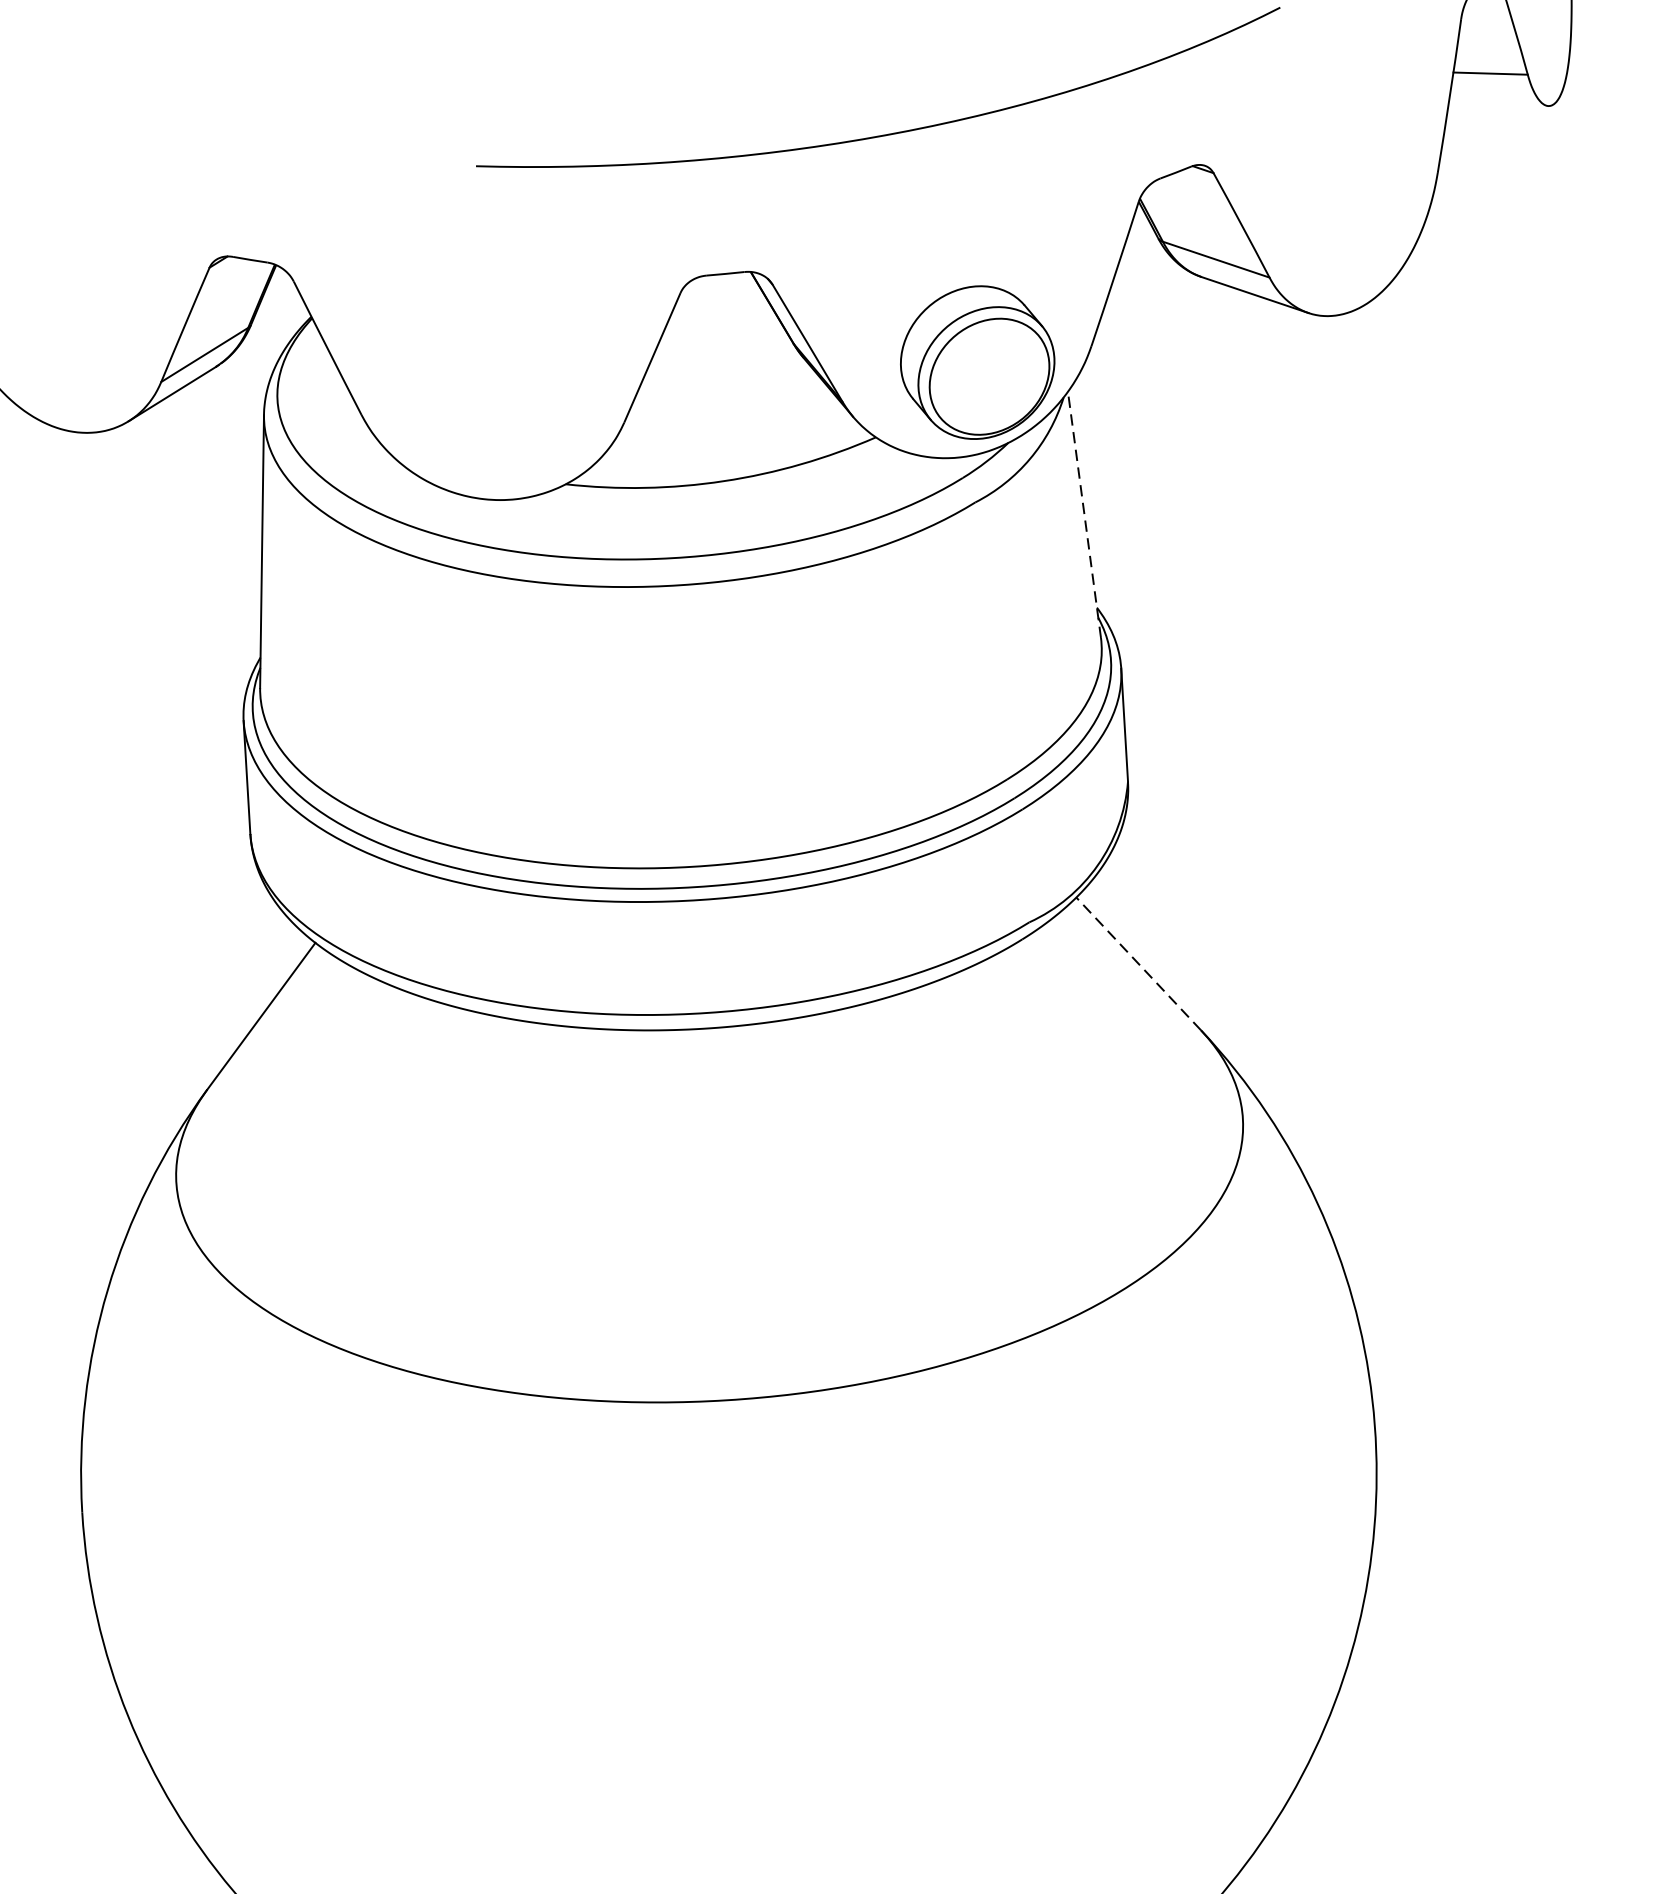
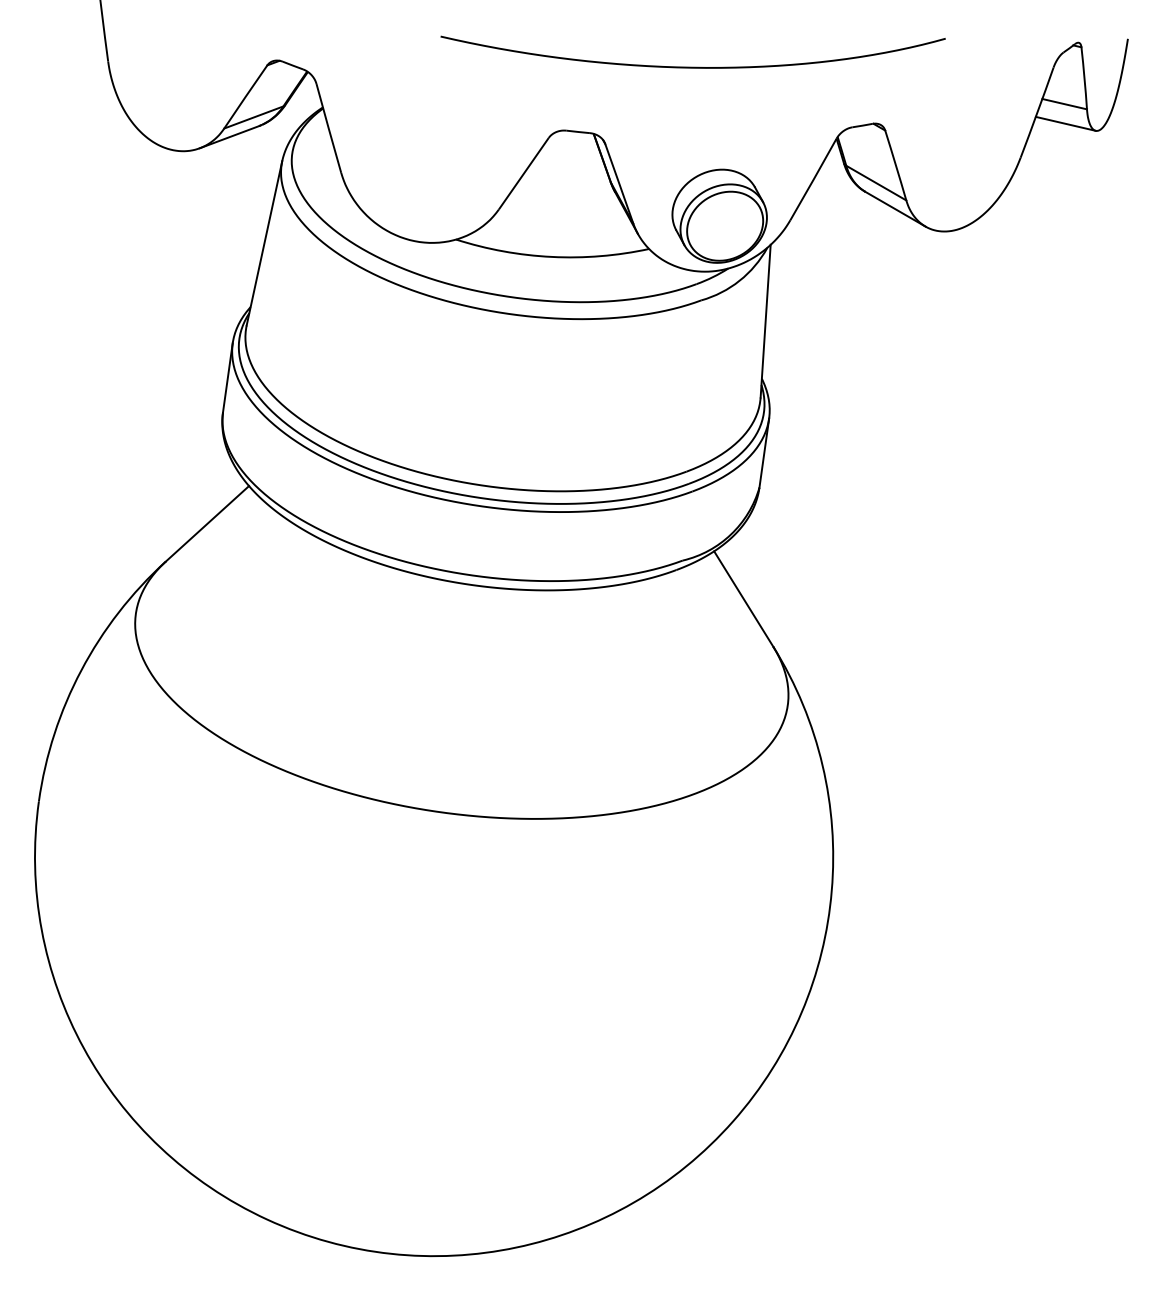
line: (1498, 104) -> (1065, 123), added
line: (1084, 515) -> (765, 321), dashed -> solid
line: (1138, 963) -> (743, 598), dashed -> solid

